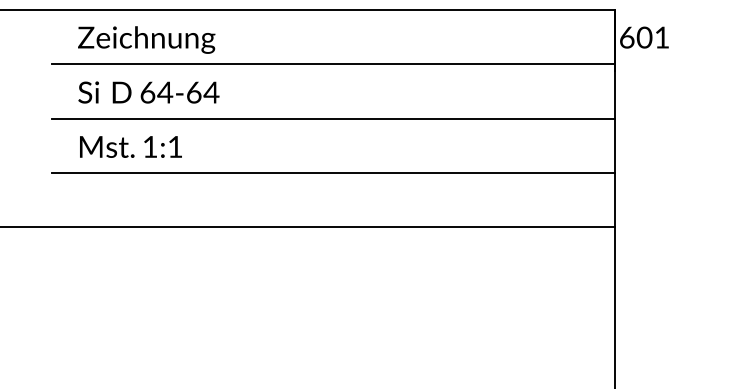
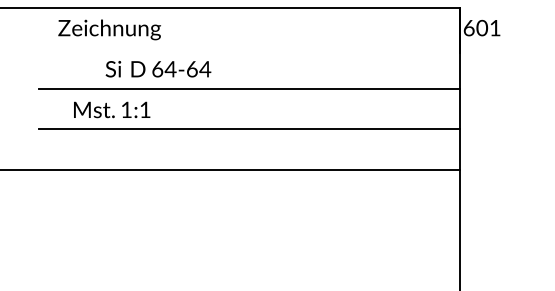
line: (333, 64) -> (249, 48), removed
text: (148, 92) -> (158, 69), moved
text: (130, 146) -> (111, 109), moved

